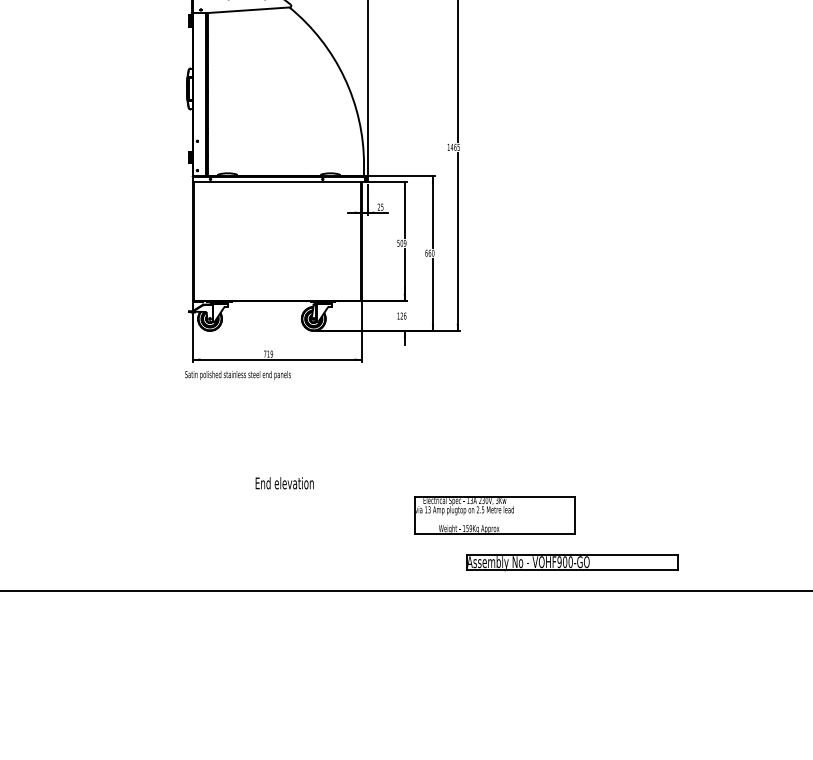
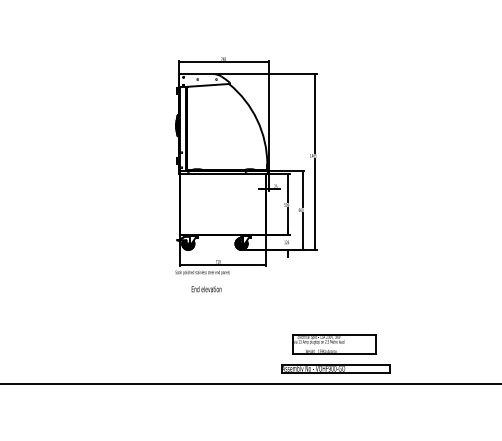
text: (284, 483) -> (206, 289), moved
part: (570, 561) -> (335, 368), moved

